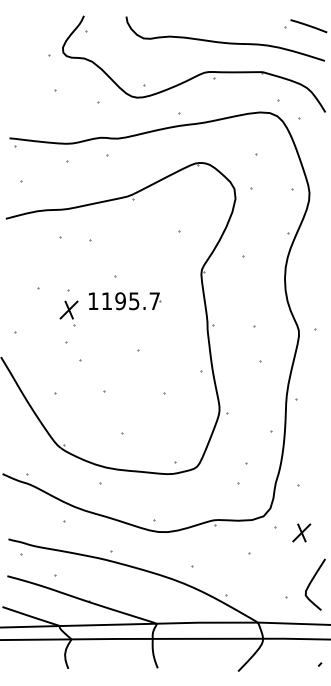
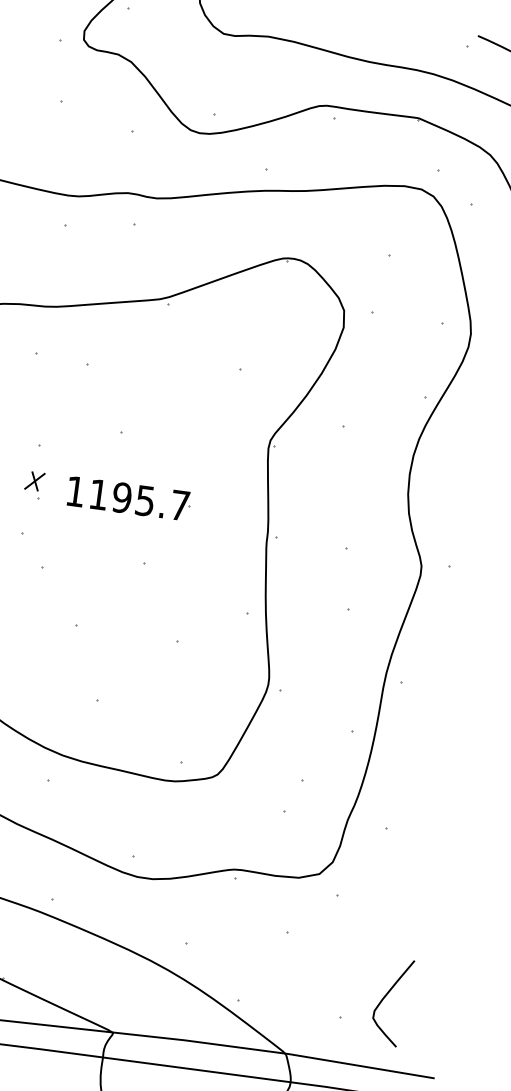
part: (125, 301) -> (130, 499), moved
part: (68, 313) -> (33, 484), size x0.6
part: (301, 532) -> (380, 910), removed

